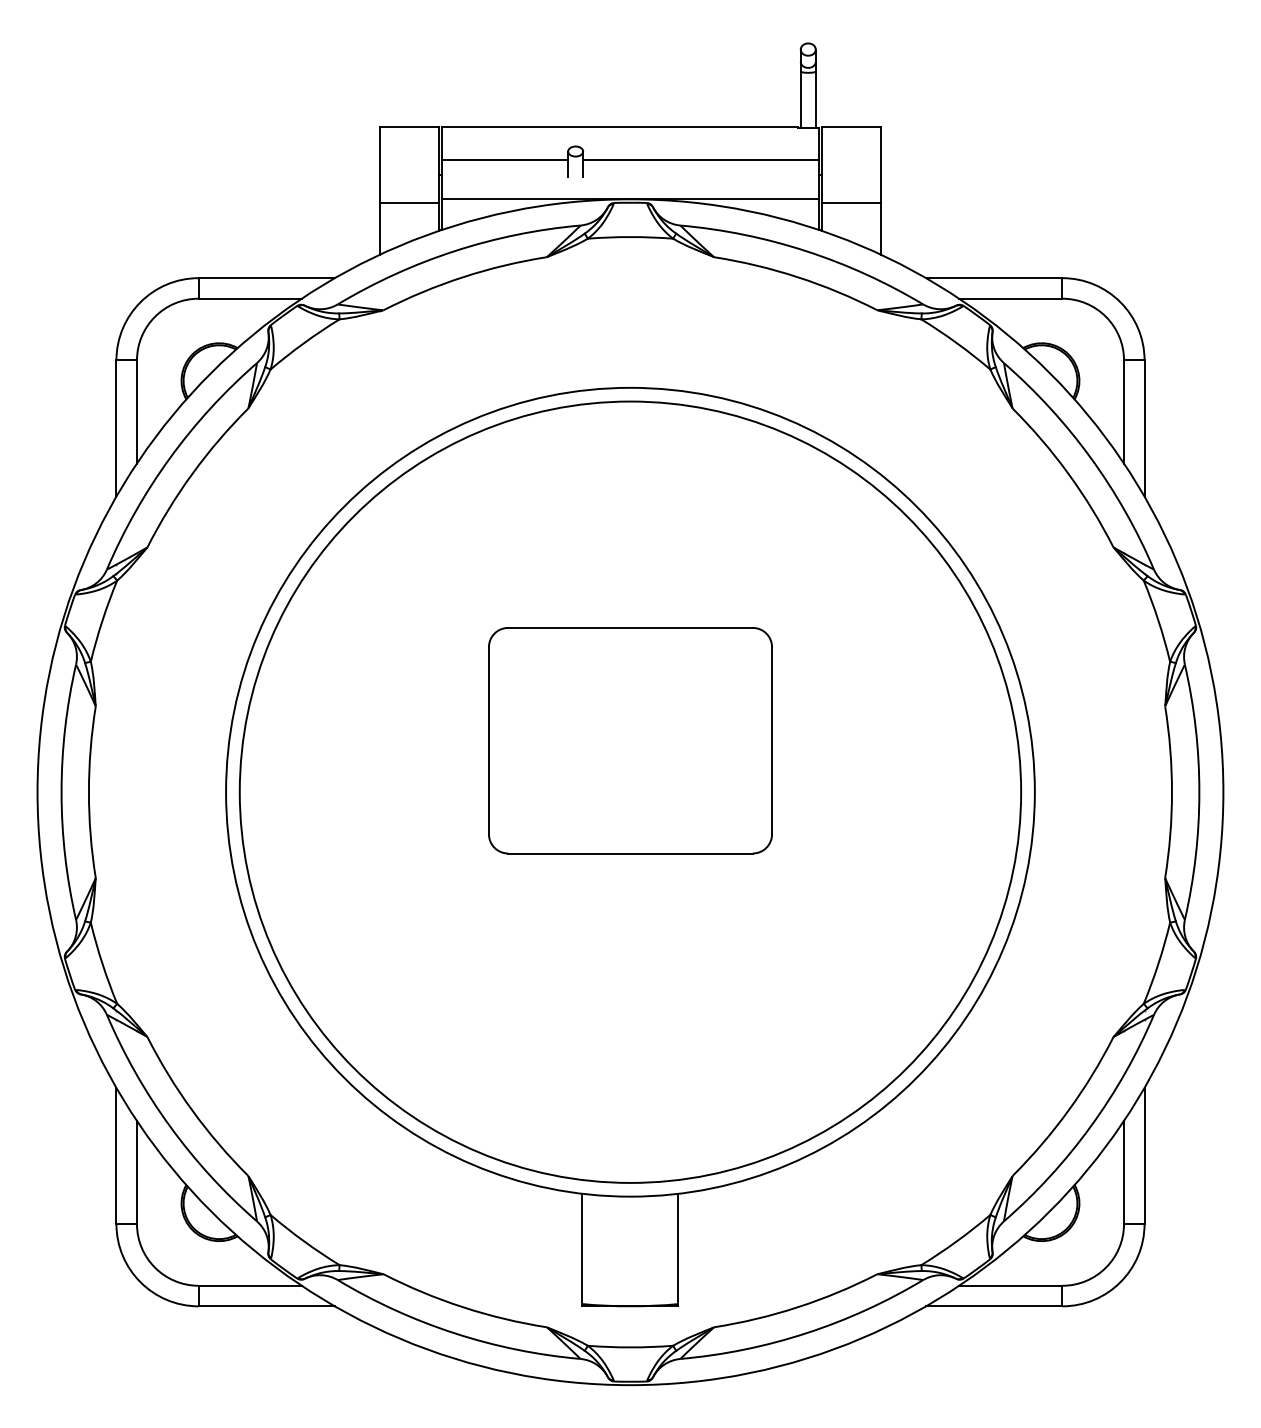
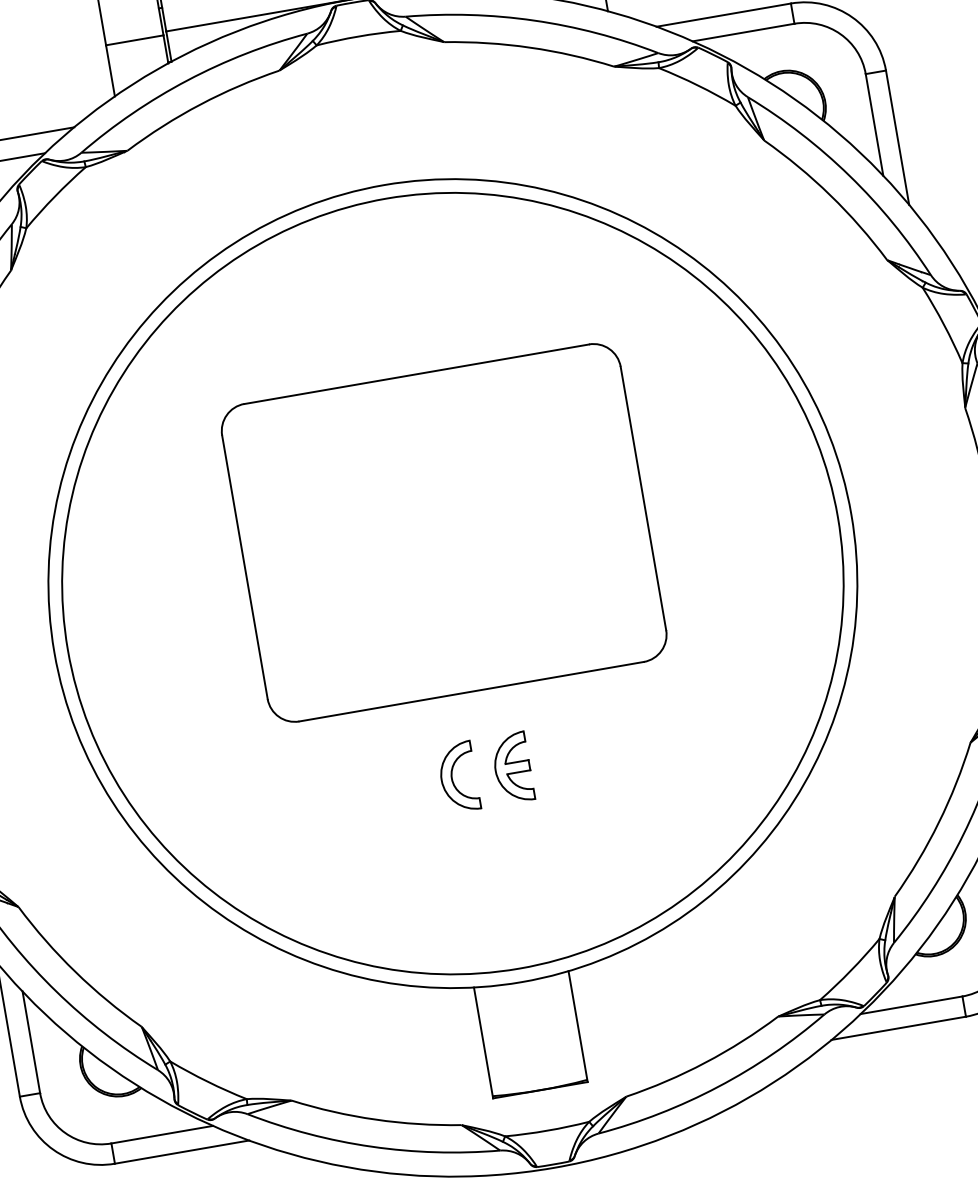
part: (630, 740) -> (444, 532), size x1.43
part: (602, 984) -> (458, 777), added
part: (657, 984) -> (512, 768), added

